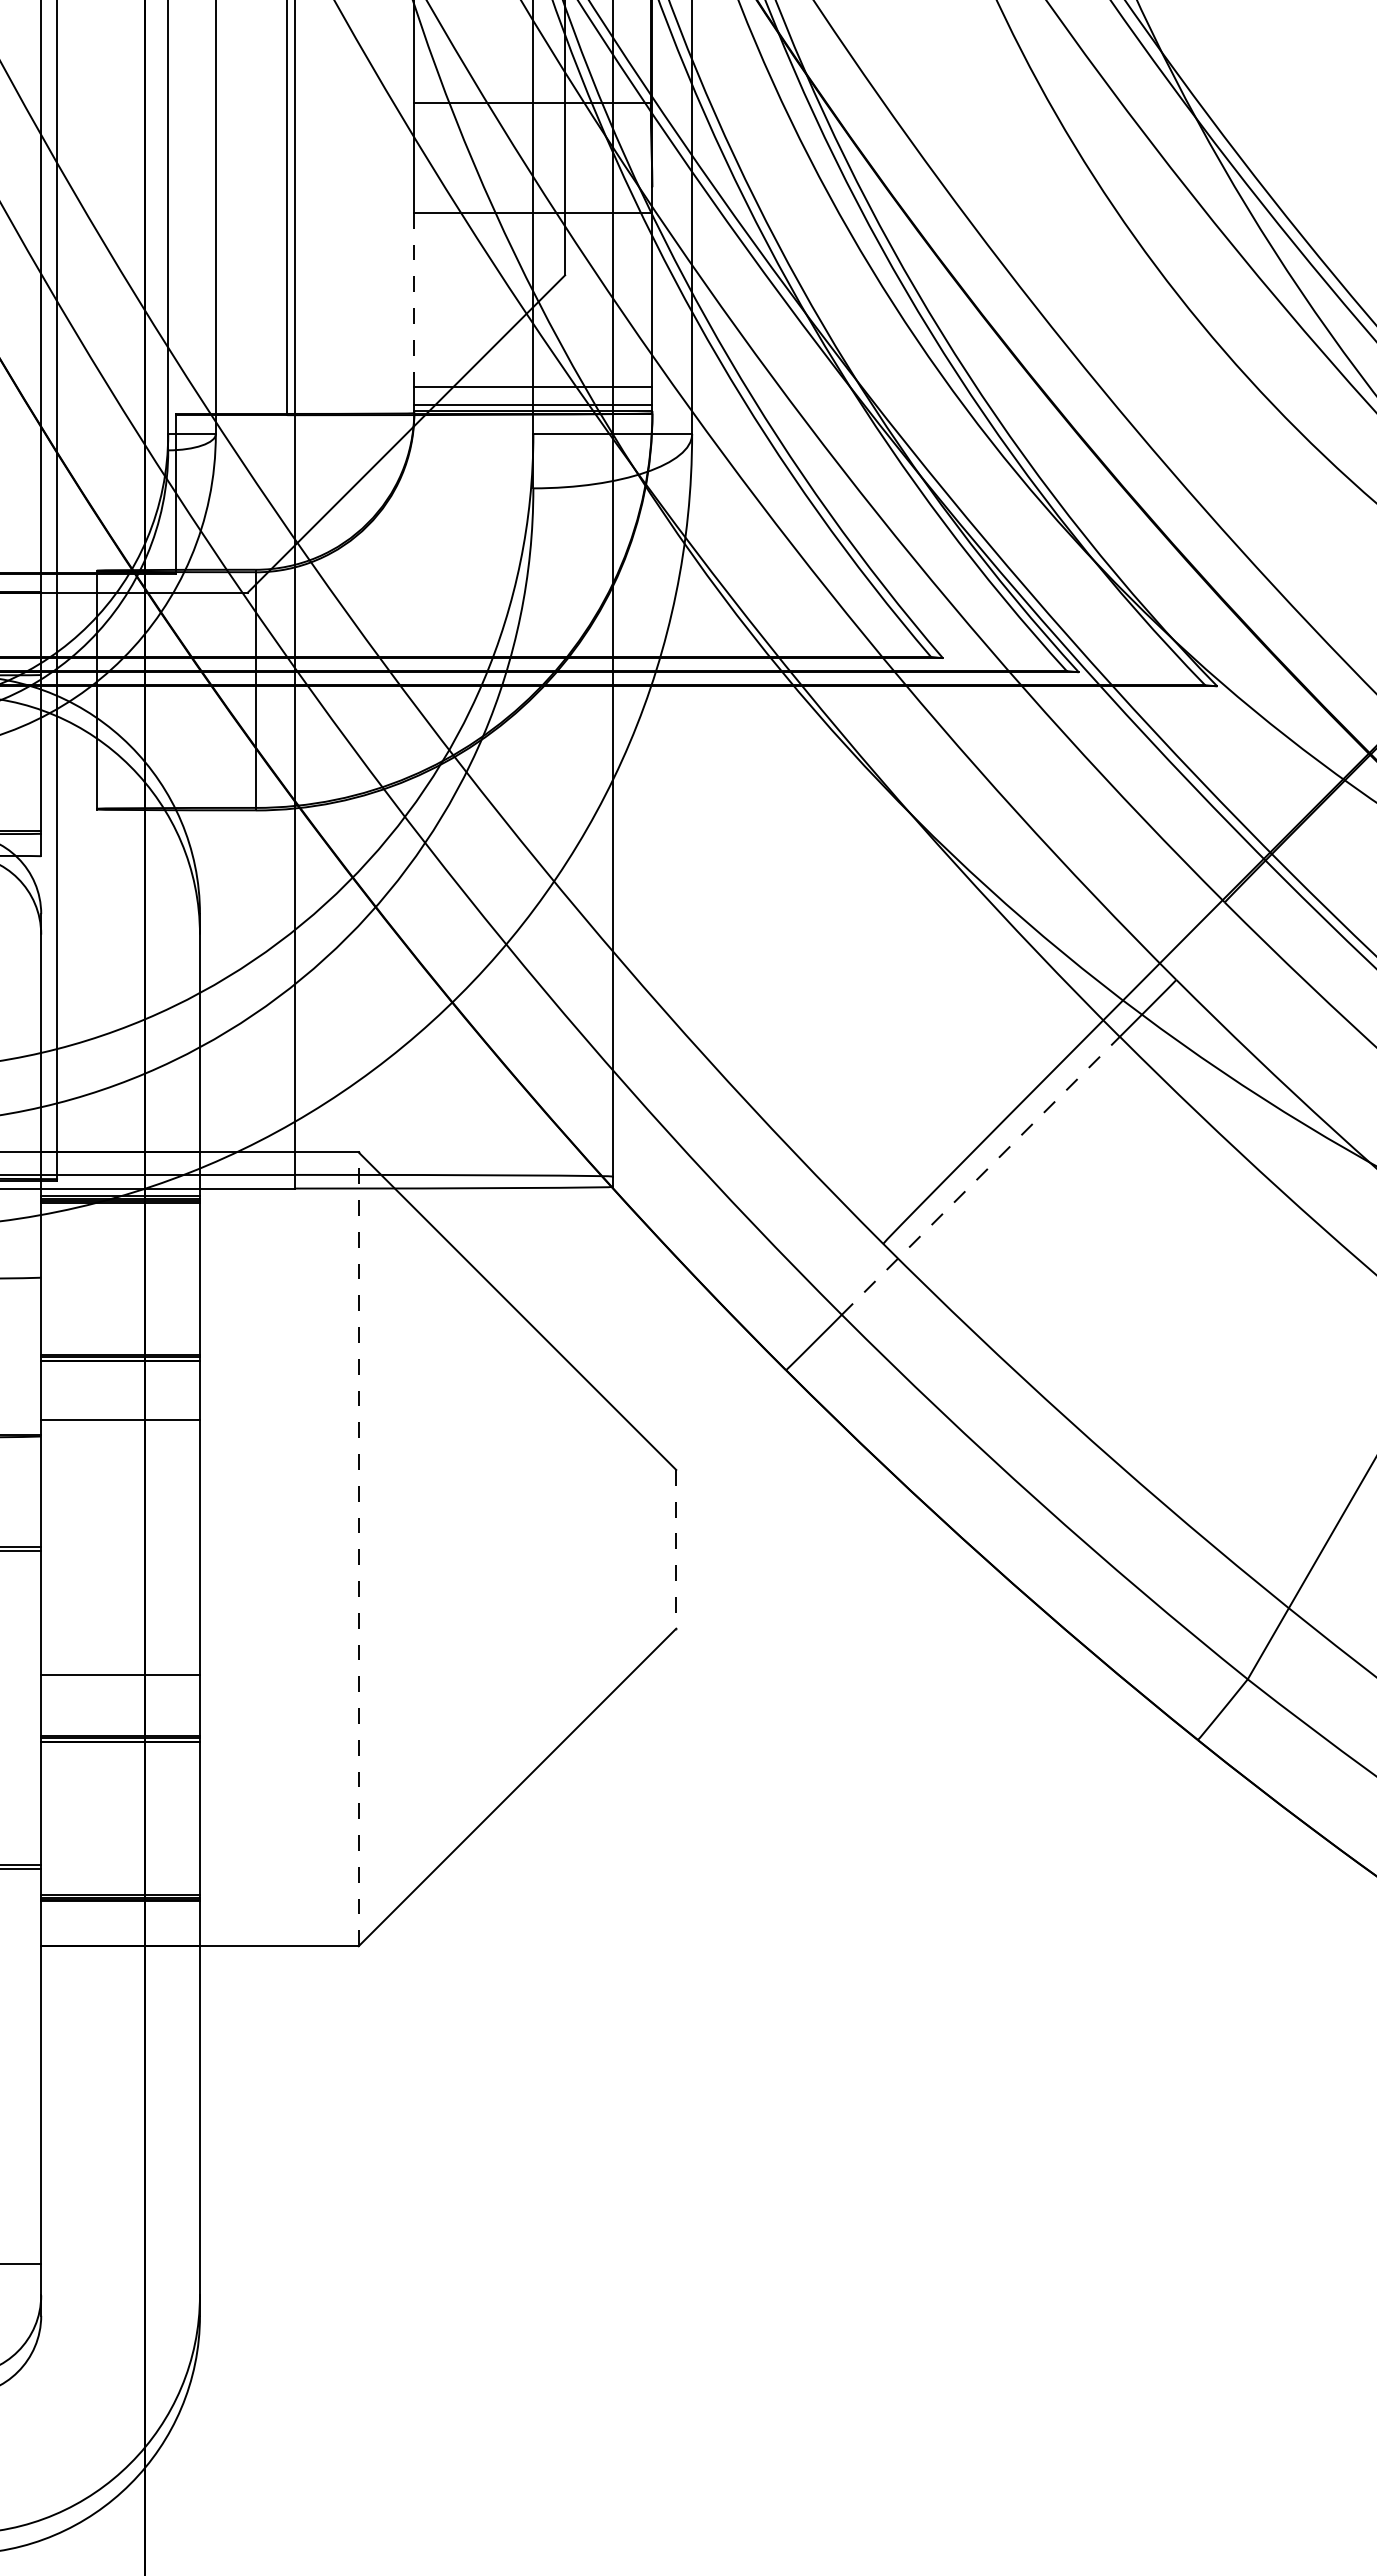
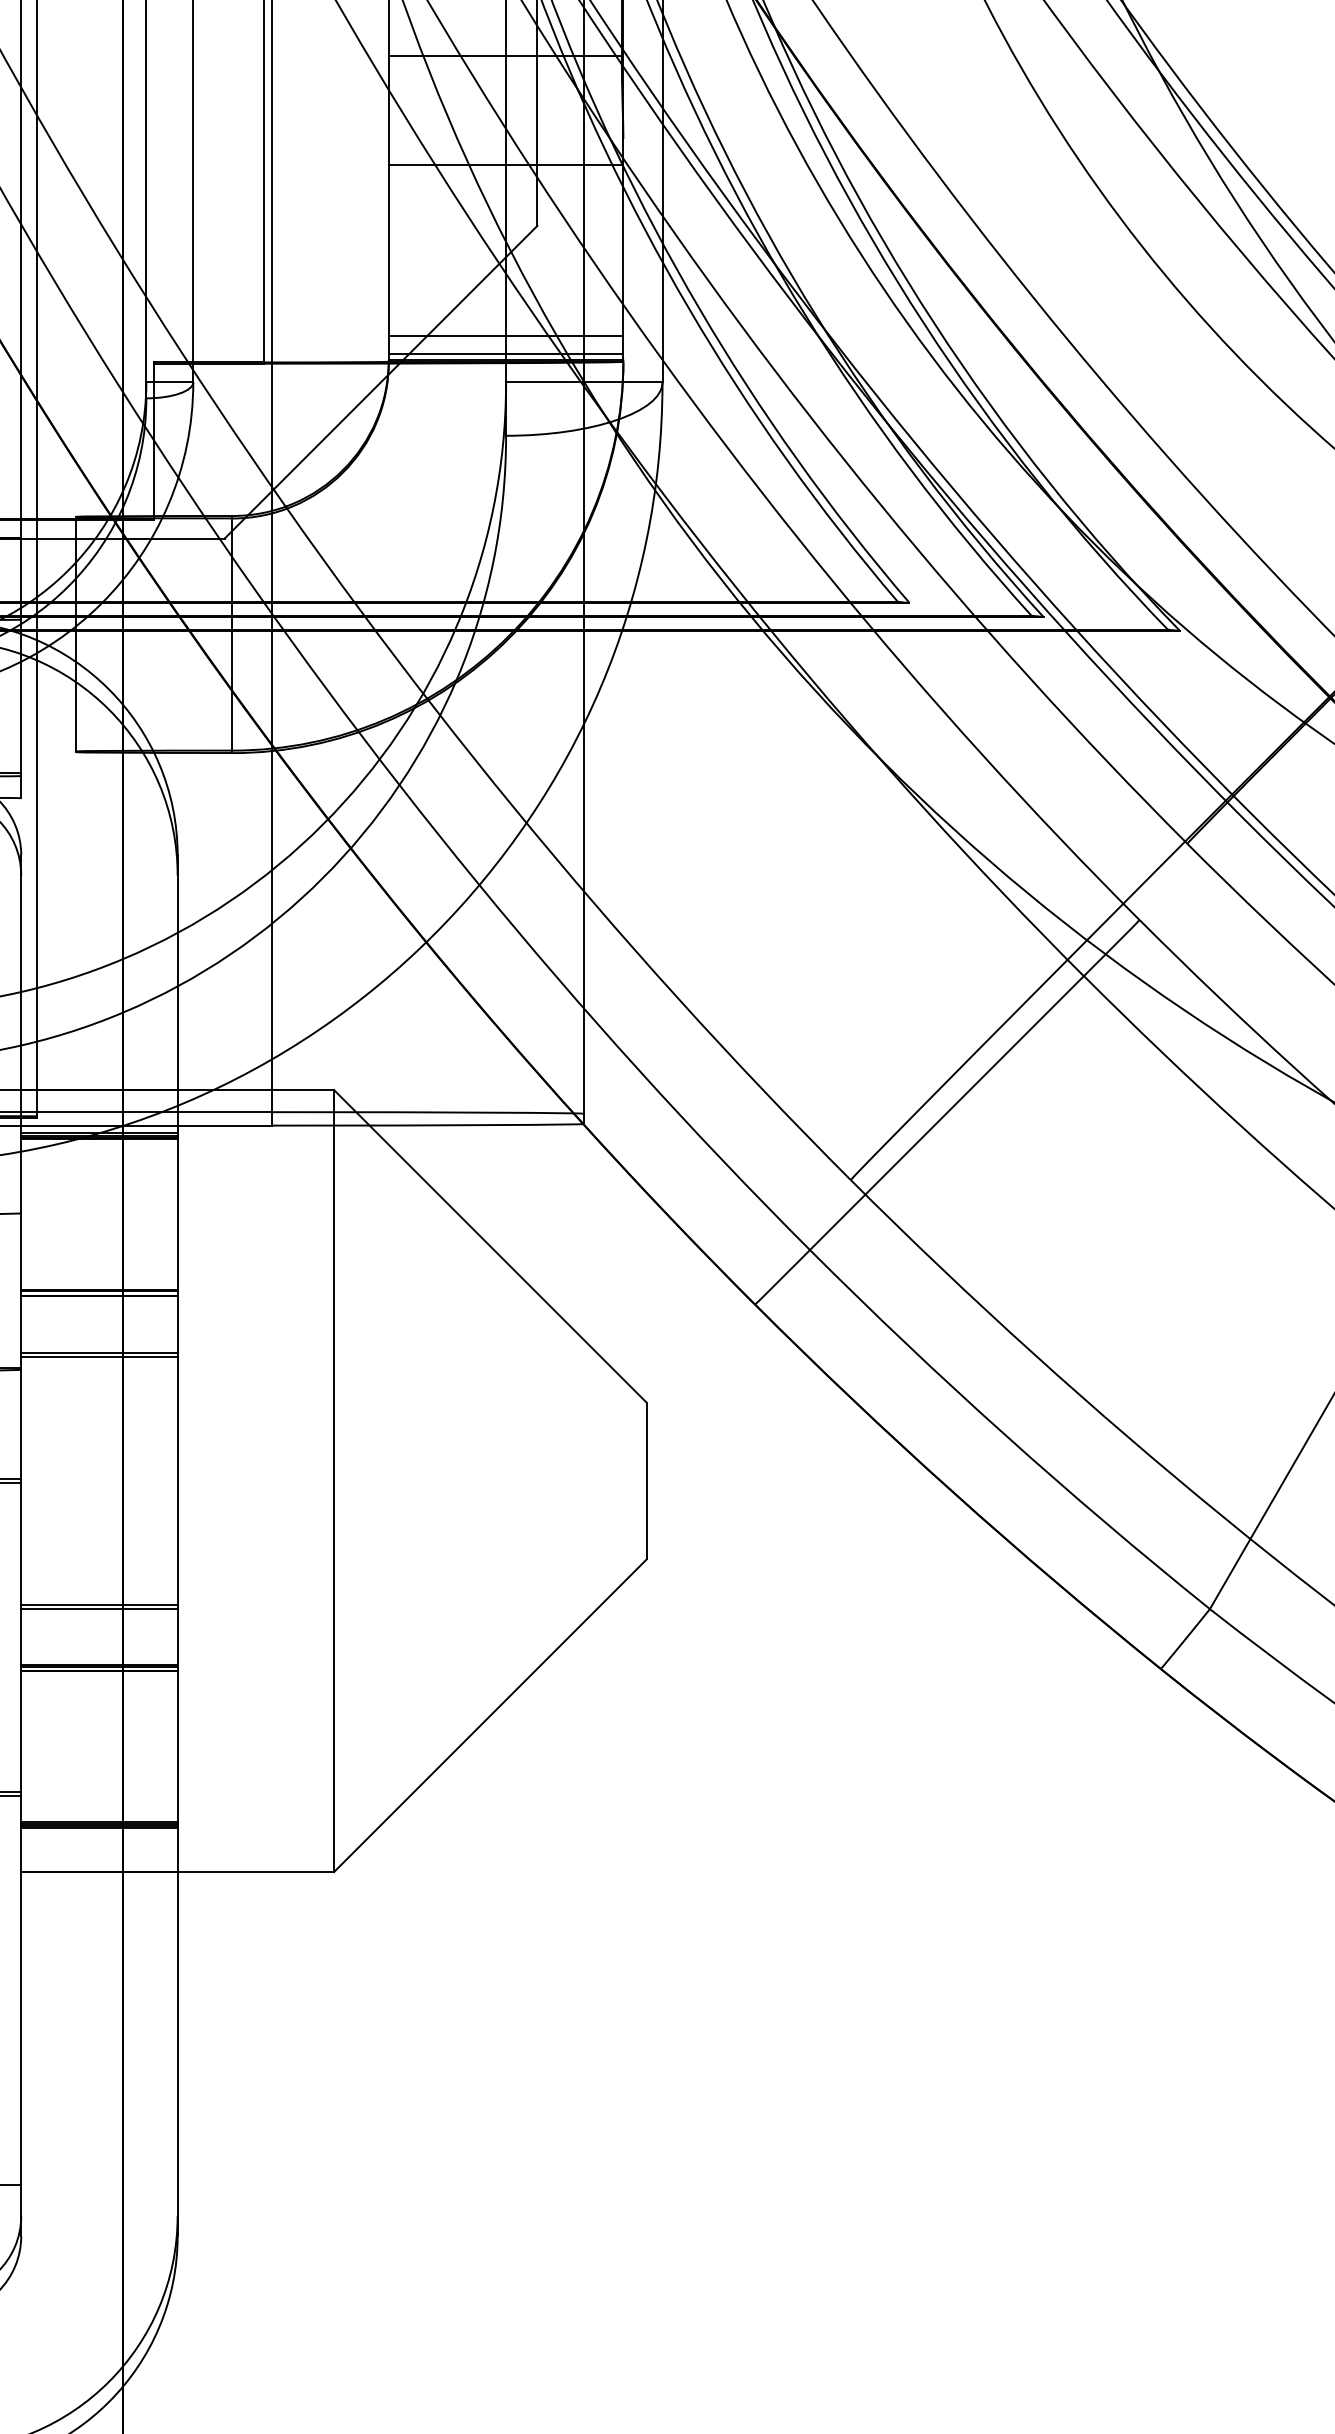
line: (414, 300) -> (388, 250), dashed -> solid
line: (980, 1175) -> (946, 1112), dashed -> solid
line: (120, 1423) -> (99, 1357), added
line: (358, 1549) -> (333, 1481), dashed -> solid
line: (676, 1549) -> (647, 1481), dashed -> solid
line: (120, 1678) -> (99, 1608), added

